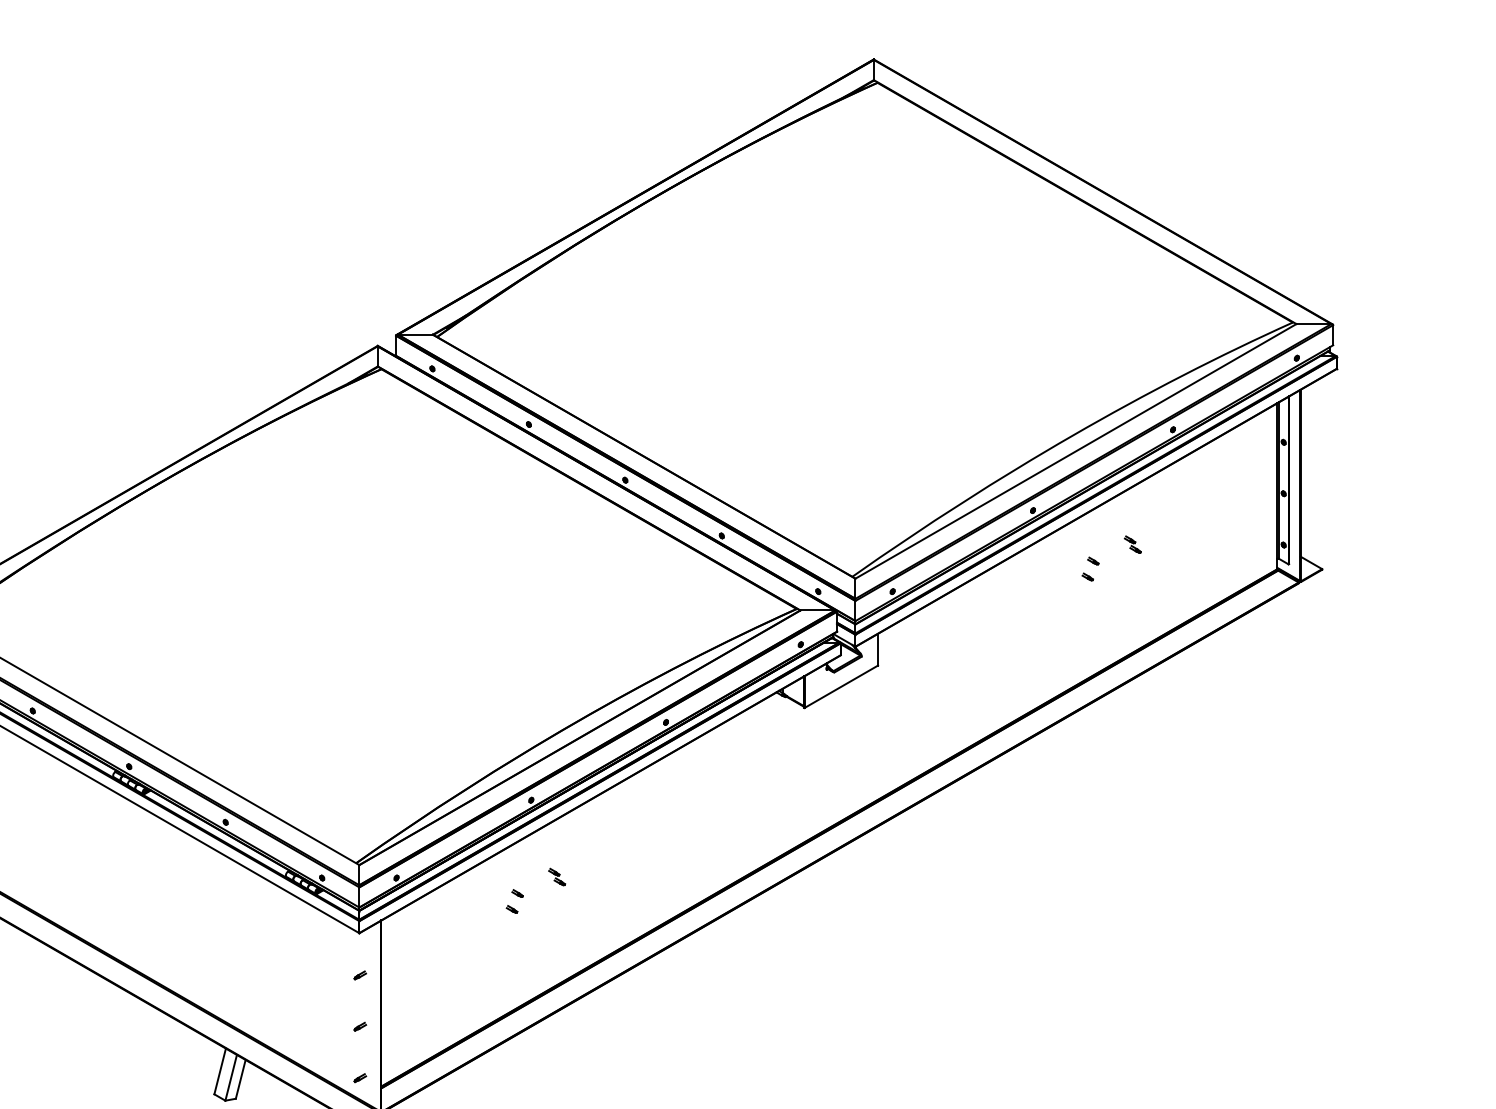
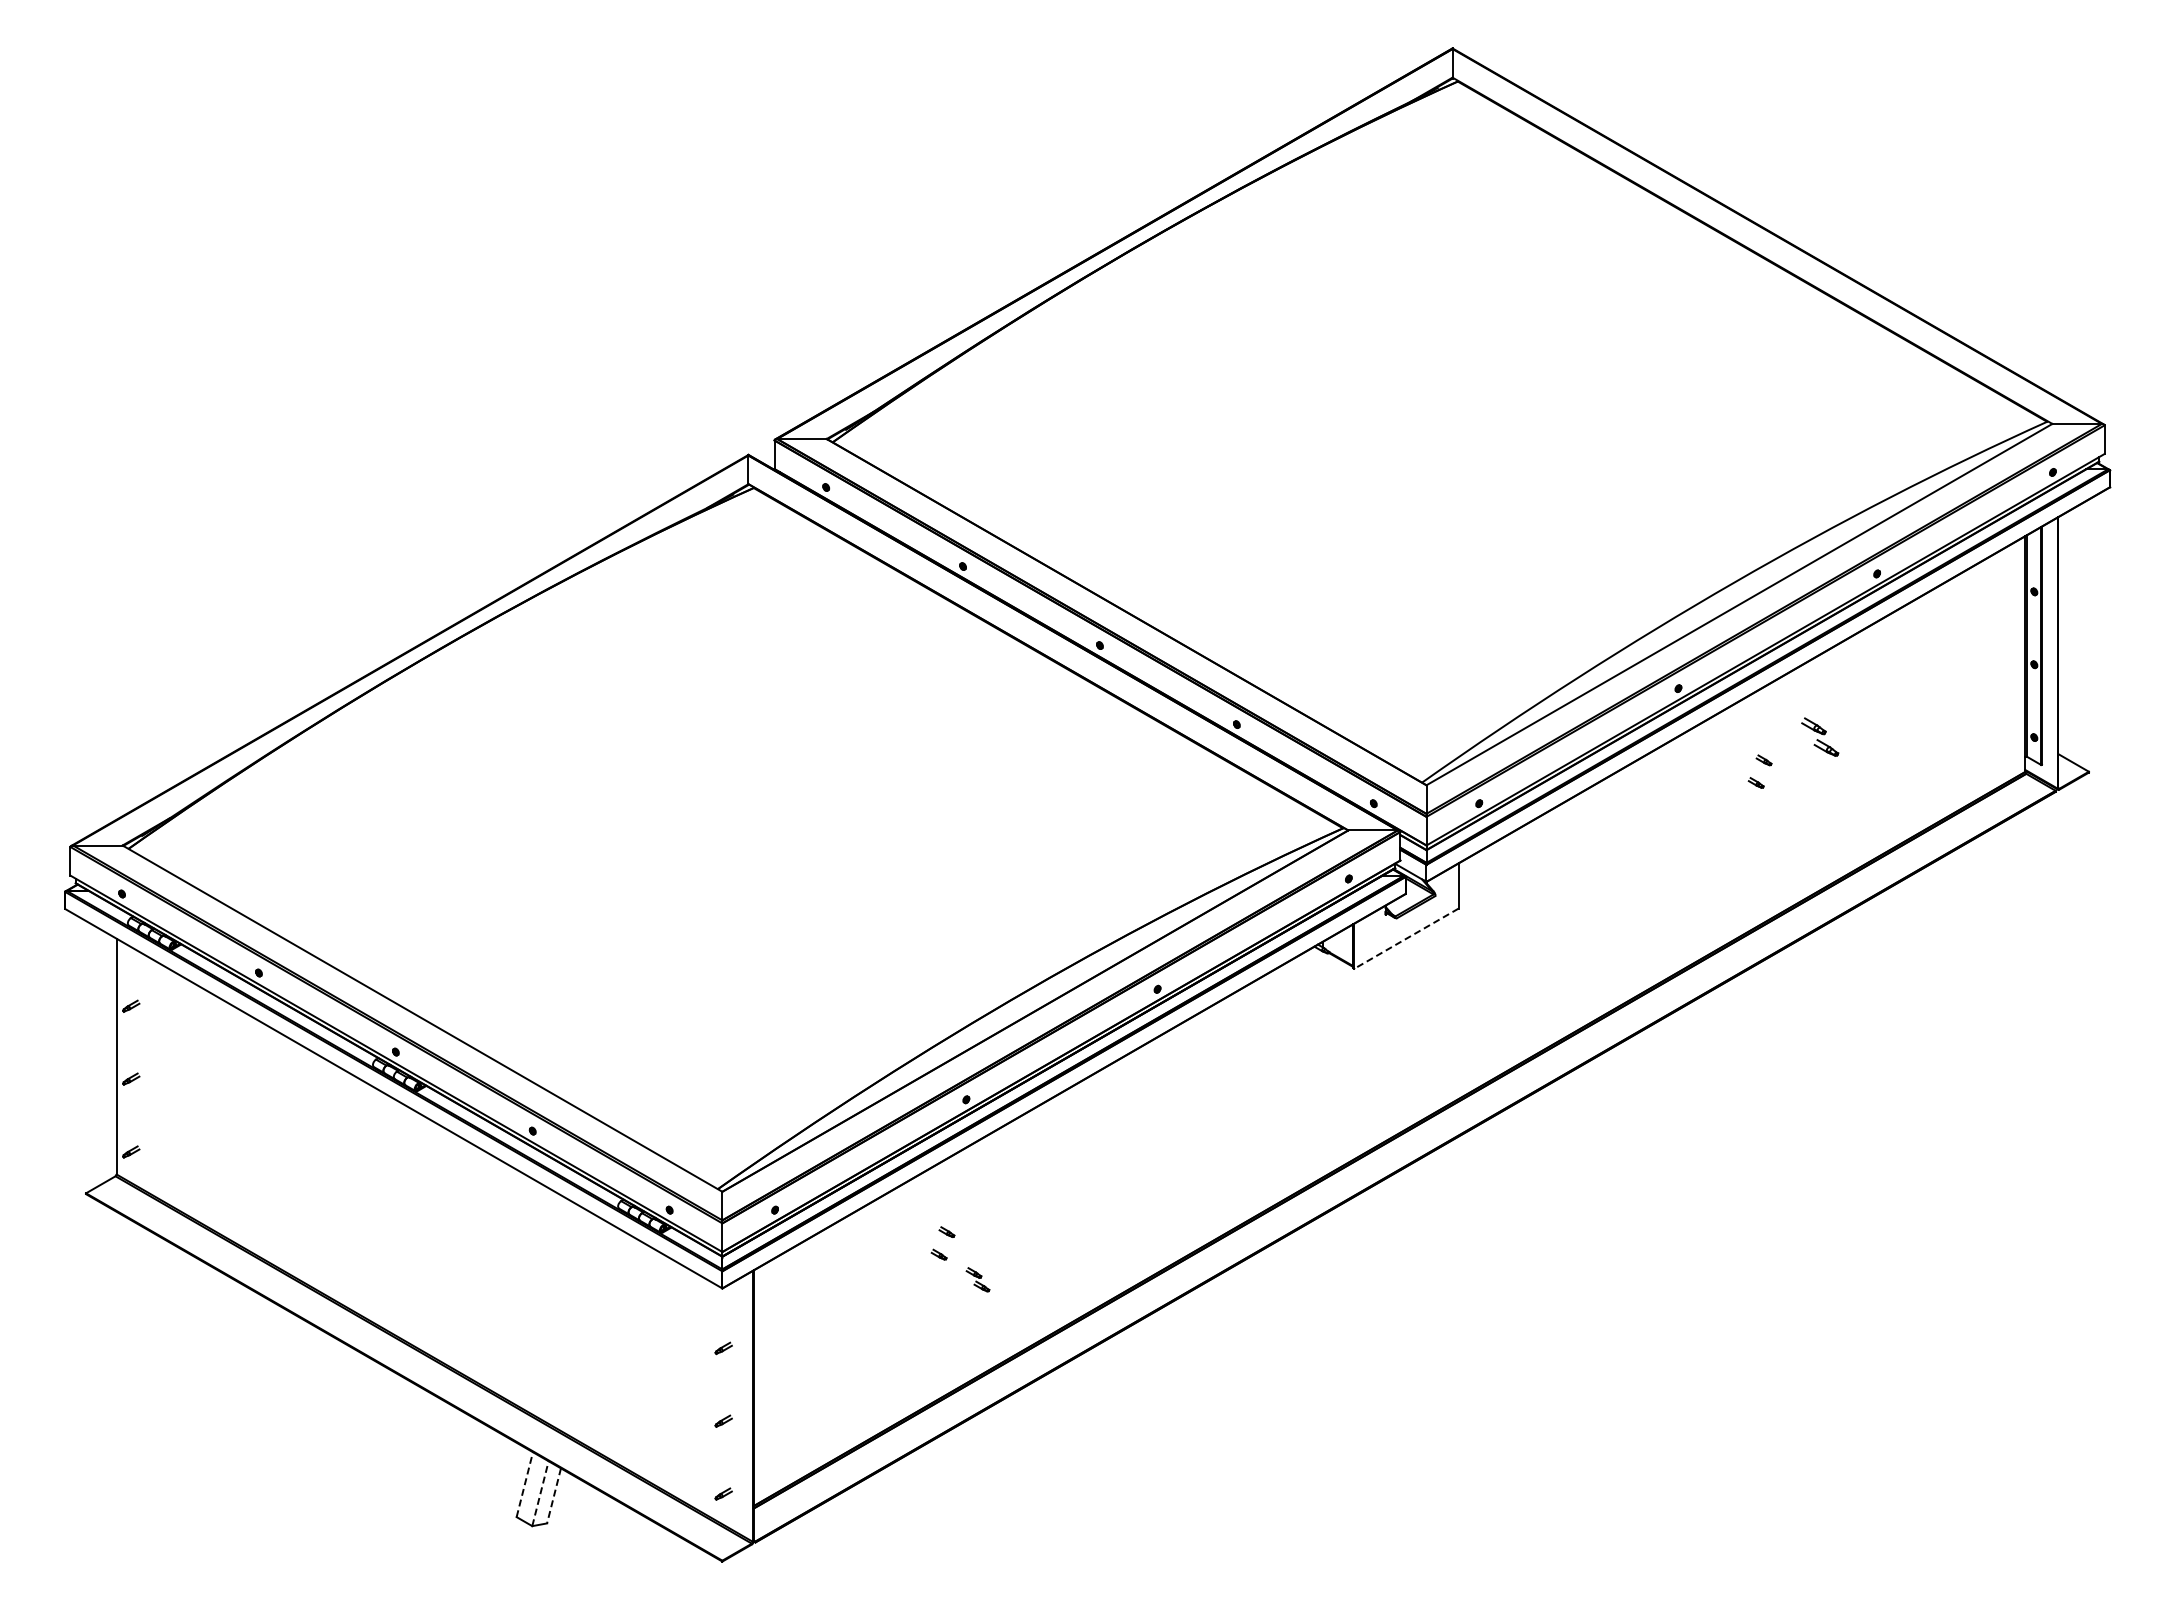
part: (1132, 544) -> (1819, 736), size x1.6
line: (840, 686) -> (1405, 938), solid -> dashed
part: (556, 876) -> (977, 1279), moved
line: (219, 1071) -> (524, 1484), solid -> dashed
line: (231, 1077) -> (540, 1493), solid -> dashed
line: (240, 1079) -> (553, 1496), solid -> dashed

